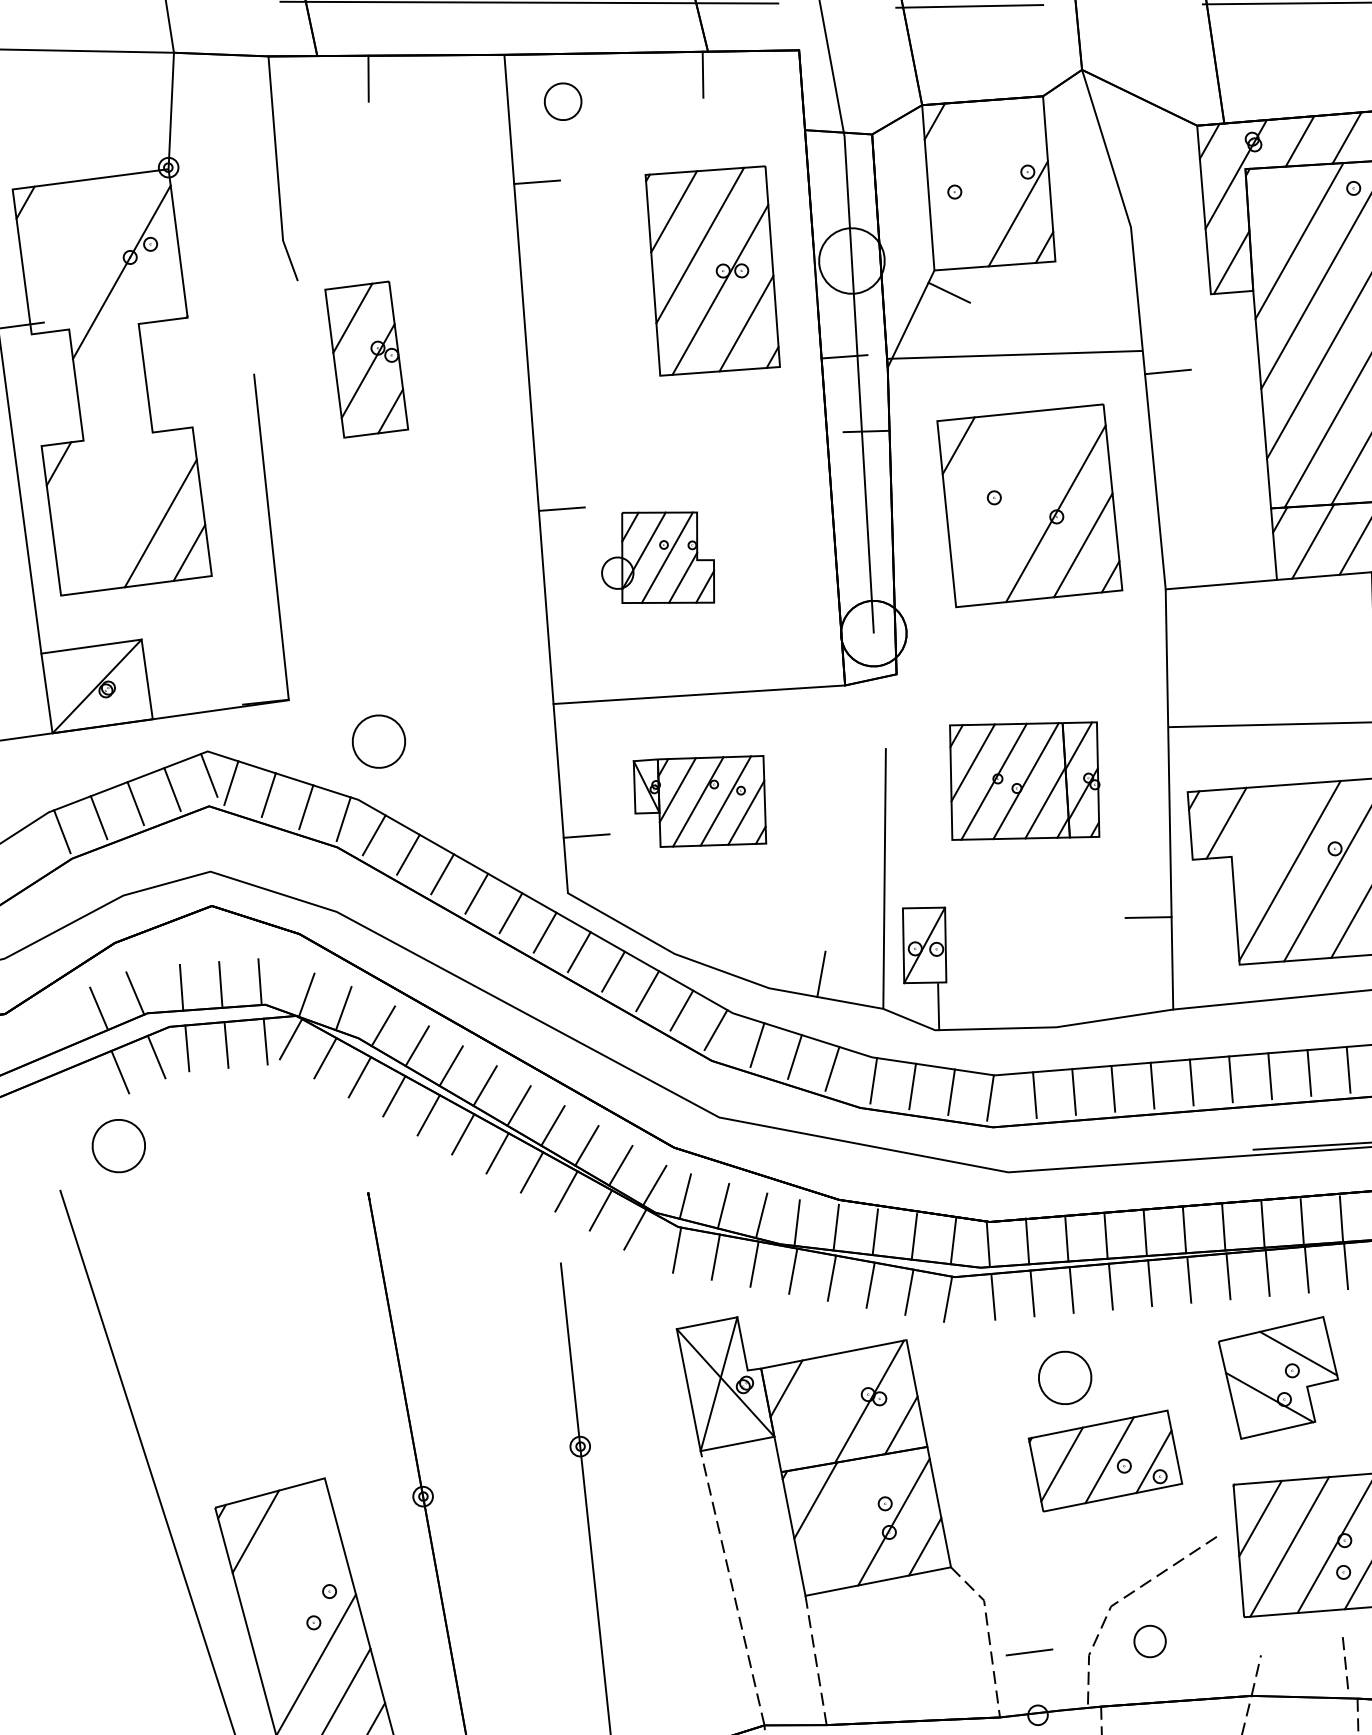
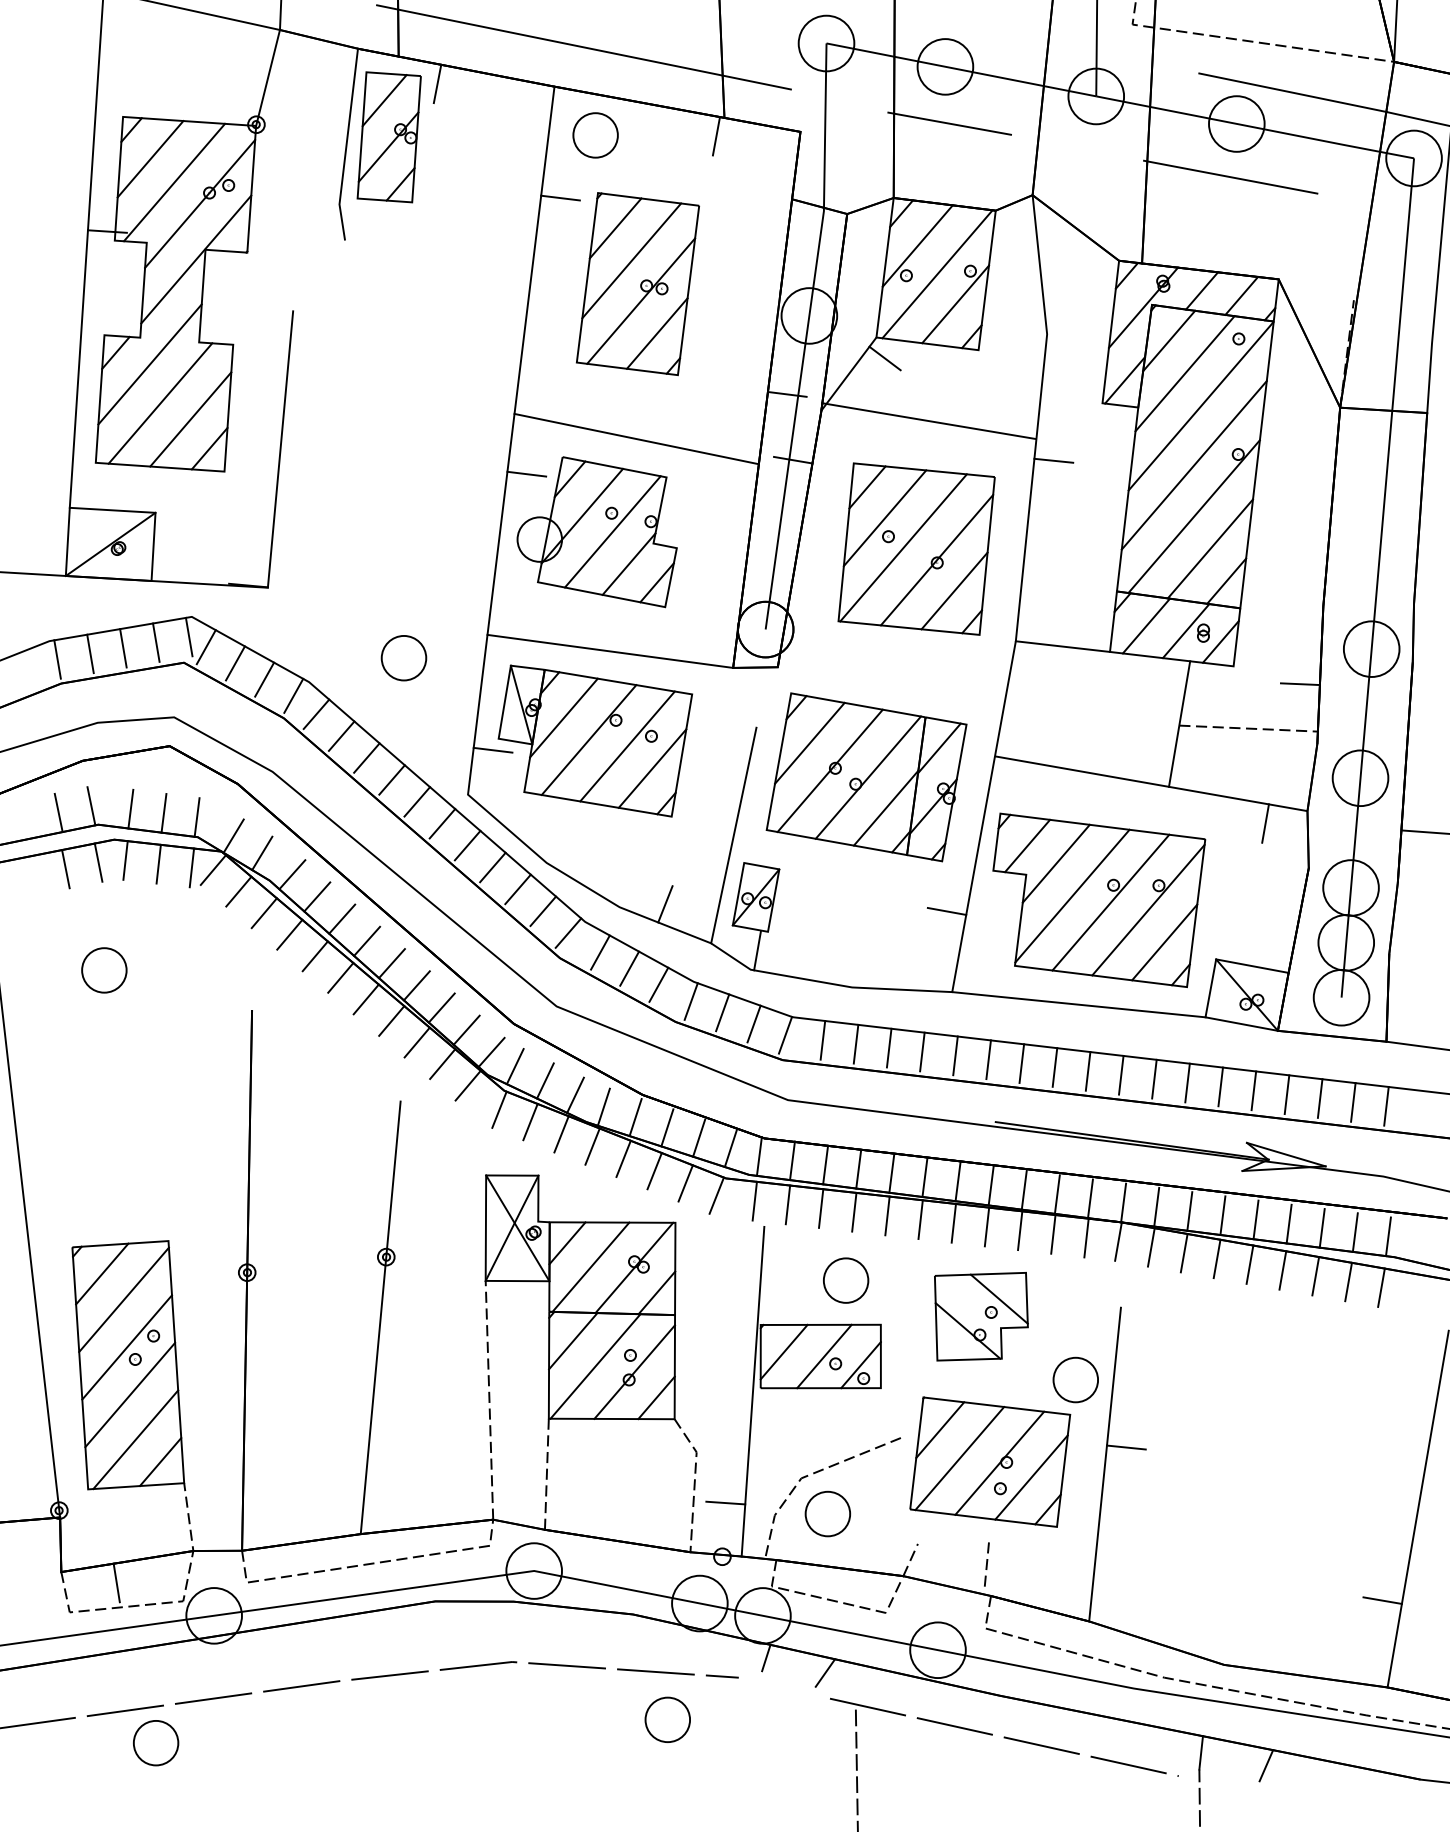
part: (563, 101) -> (595, 135), size x1.43
line: (960, 154) -> (917, 245), added
line: (990, 183) -> (937, 274), added
line: (1273, 206) -> (1169, 340), added
line: (54, 232) -> (150, 159), added
line: (87, 253) -> (174, 182), added
part: (712, 271) -> (637, 284), moved
line: (130, 337) -> (196, 259), added
part: (365, 360) -> (388, 137), moved
line: (680, 442) -> (636, 438), added
line: (100, 469) -> (149, 364), added
line: (985, 477) -> (884, 518), added
line: (1014, 506) -> (903, 547), added
line: (122, 512) -> (160, 403), added
part: (655, 560) -> (596, 532), size x1.67
part: (378, 742) -> (403, 658), moved
part: (1024, 781) -> (866, 777), size x1.43
part: (702, 801) -> (595, 740), size x1.67
line: (1262, 837) -> (1055, 863), added
part: (119, 1146) -> (104, 970), moved
part: (1065, 1377) -> (846, 1280), moved
line: (818, 1410) -> (590, 1266), added
line: (1034, 1517) -> (752, 1391), added
line: (847, 1524) -> (595, 1366), added
line: (286, 1556) -> (123, 1299), added
line: (302, 1610) -> (127, 1347), added
part: (1149, 1641) -> (827, 1513), size x1.67

